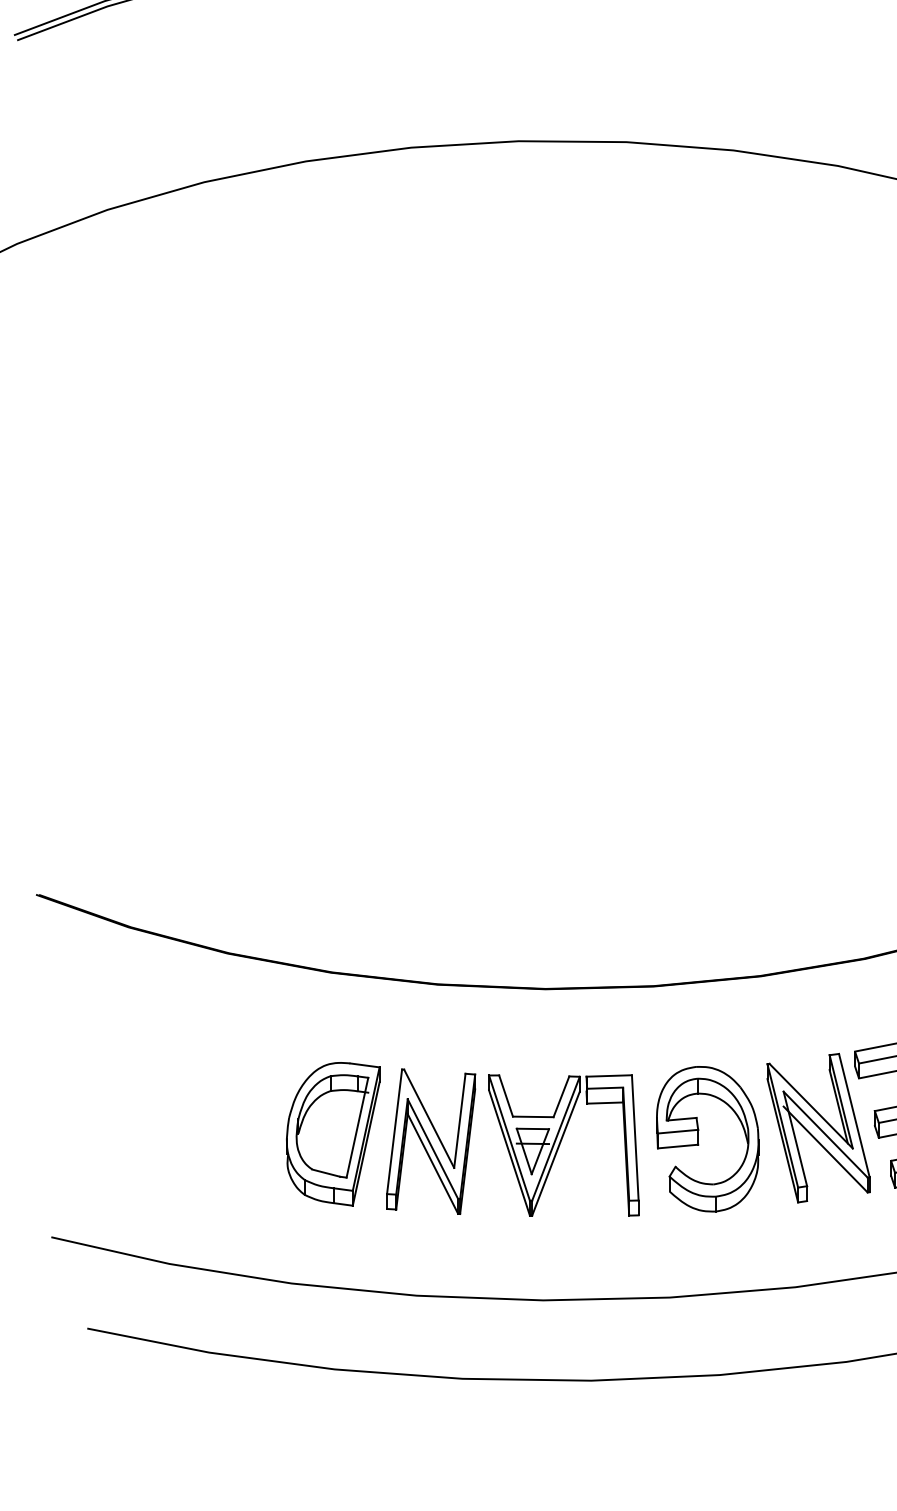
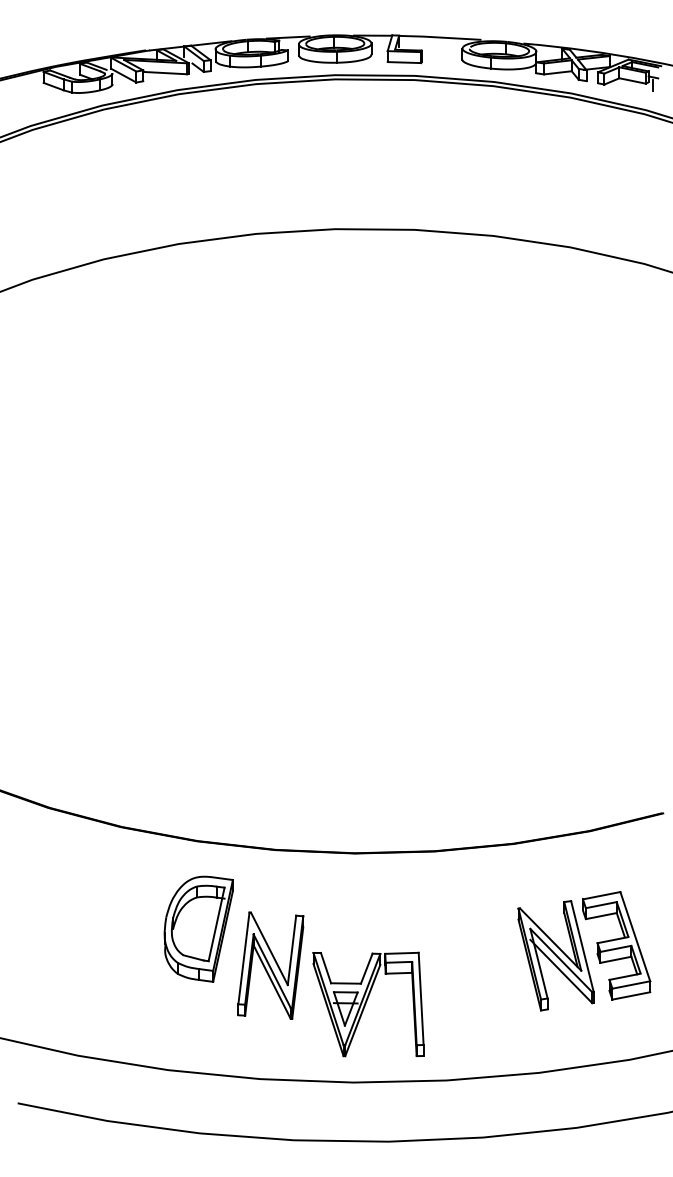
part: (332, 1133) -> (198, 928), moved
part: (698, 1138) -> (467, 963), removed
part: (563, 1145) -> (368, 1004), moved

